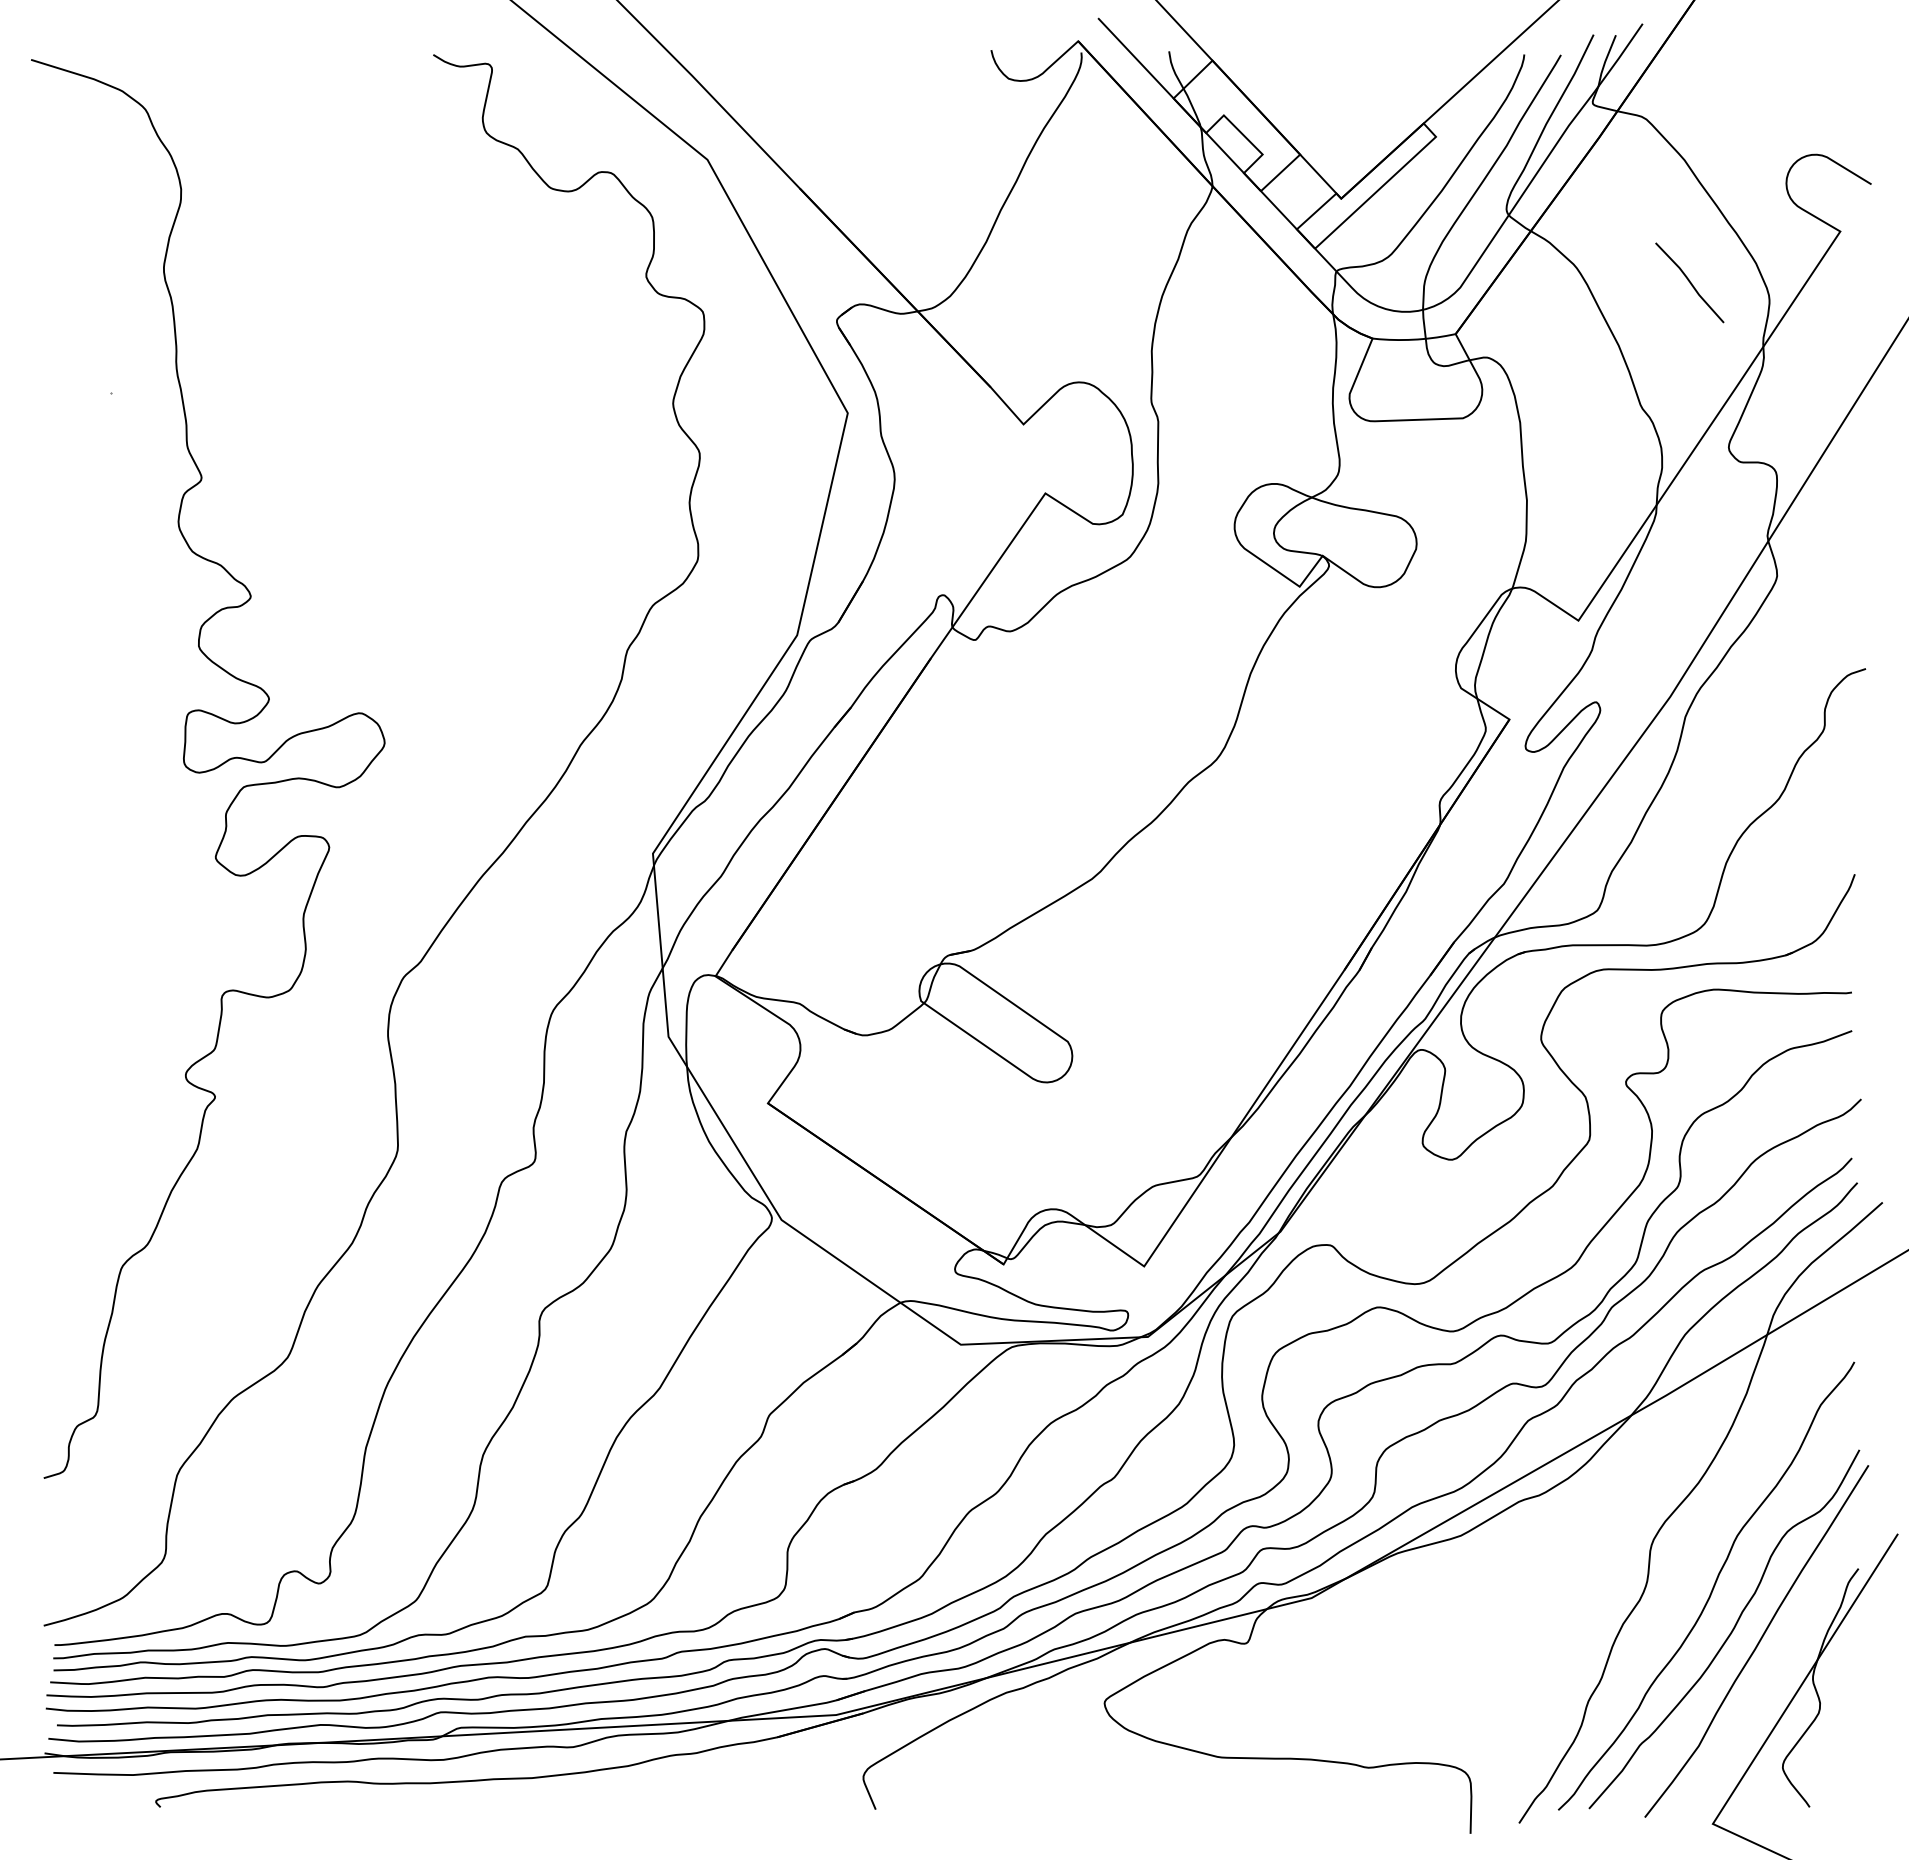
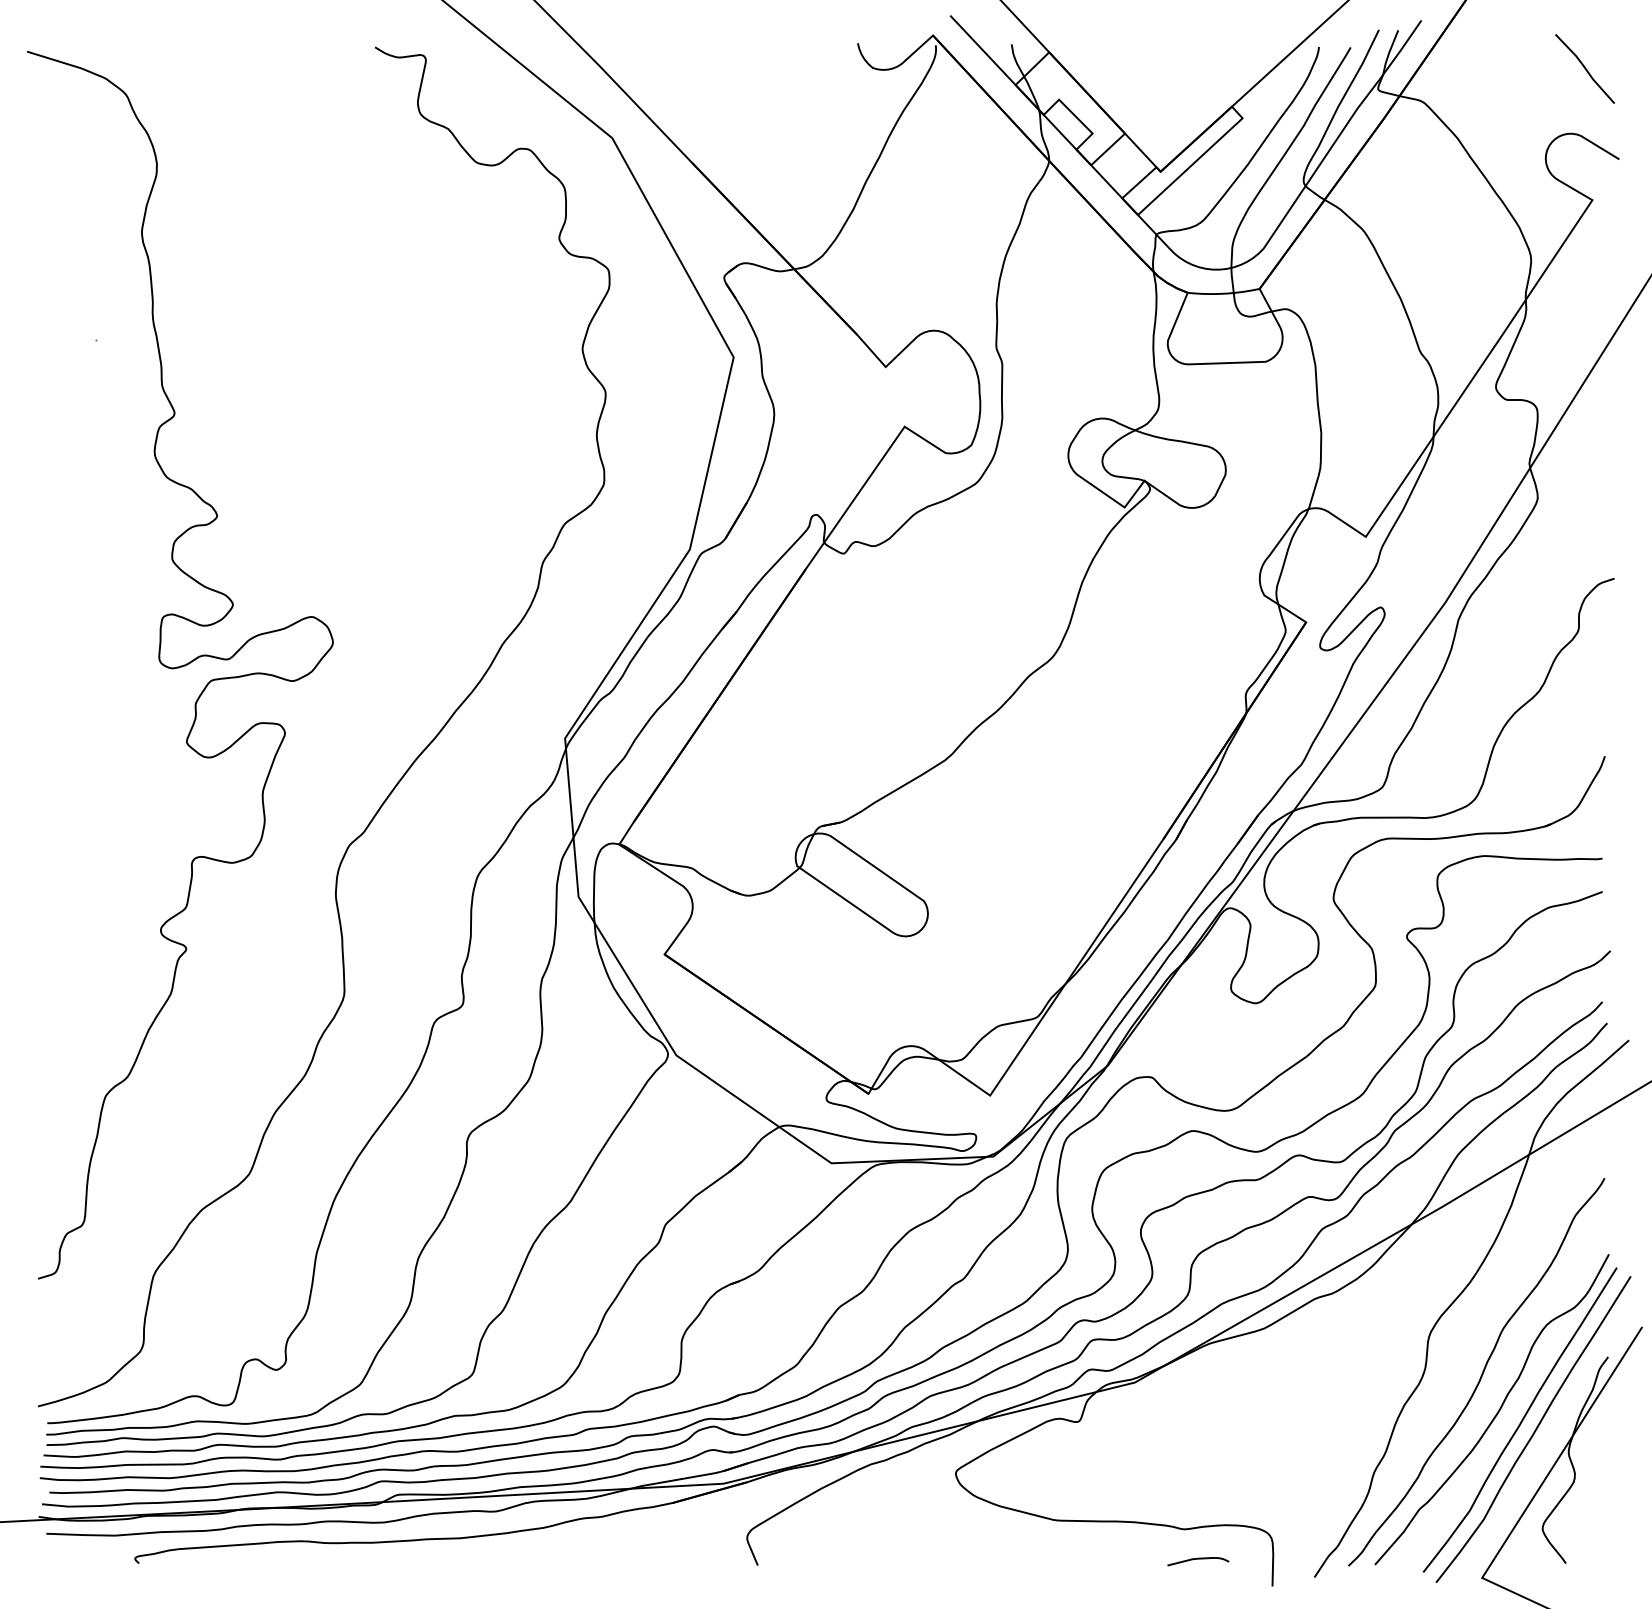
line: (1689, 282) -> (1584, 68), moved
curve: (1773, 1653) -> (1534, 1430), added
curve: (1384, 1802) -> (1198, 1559), added

